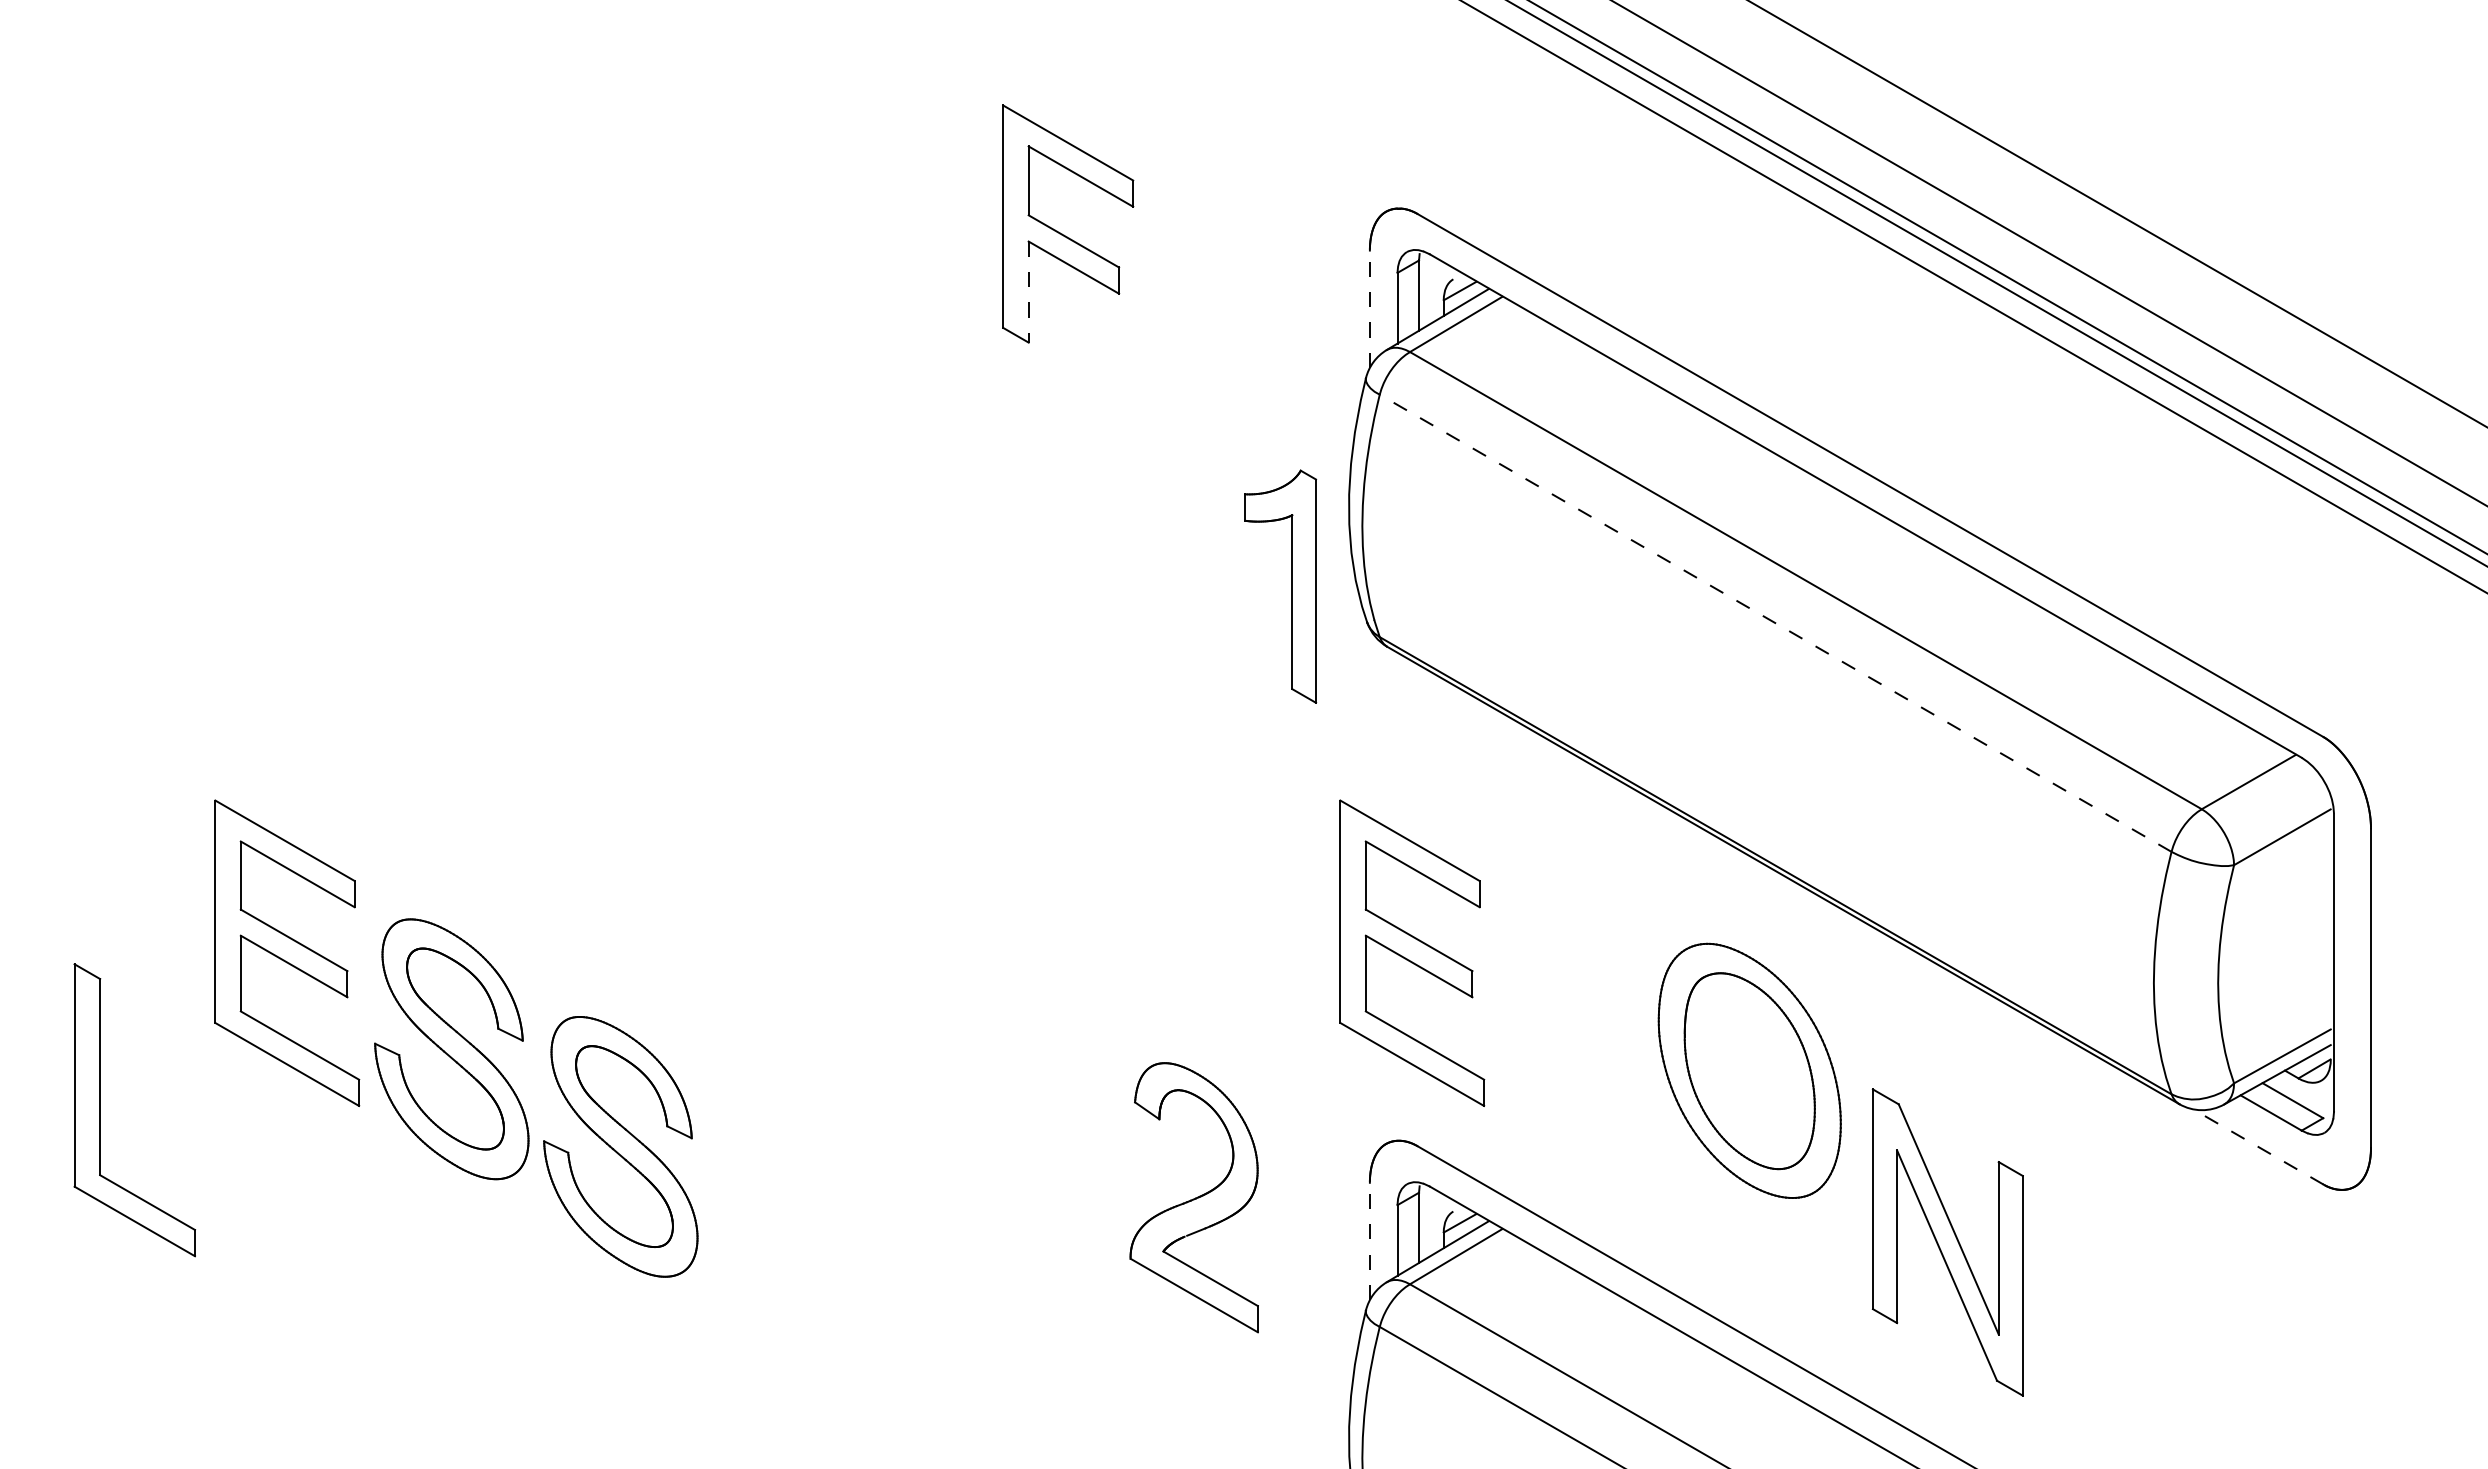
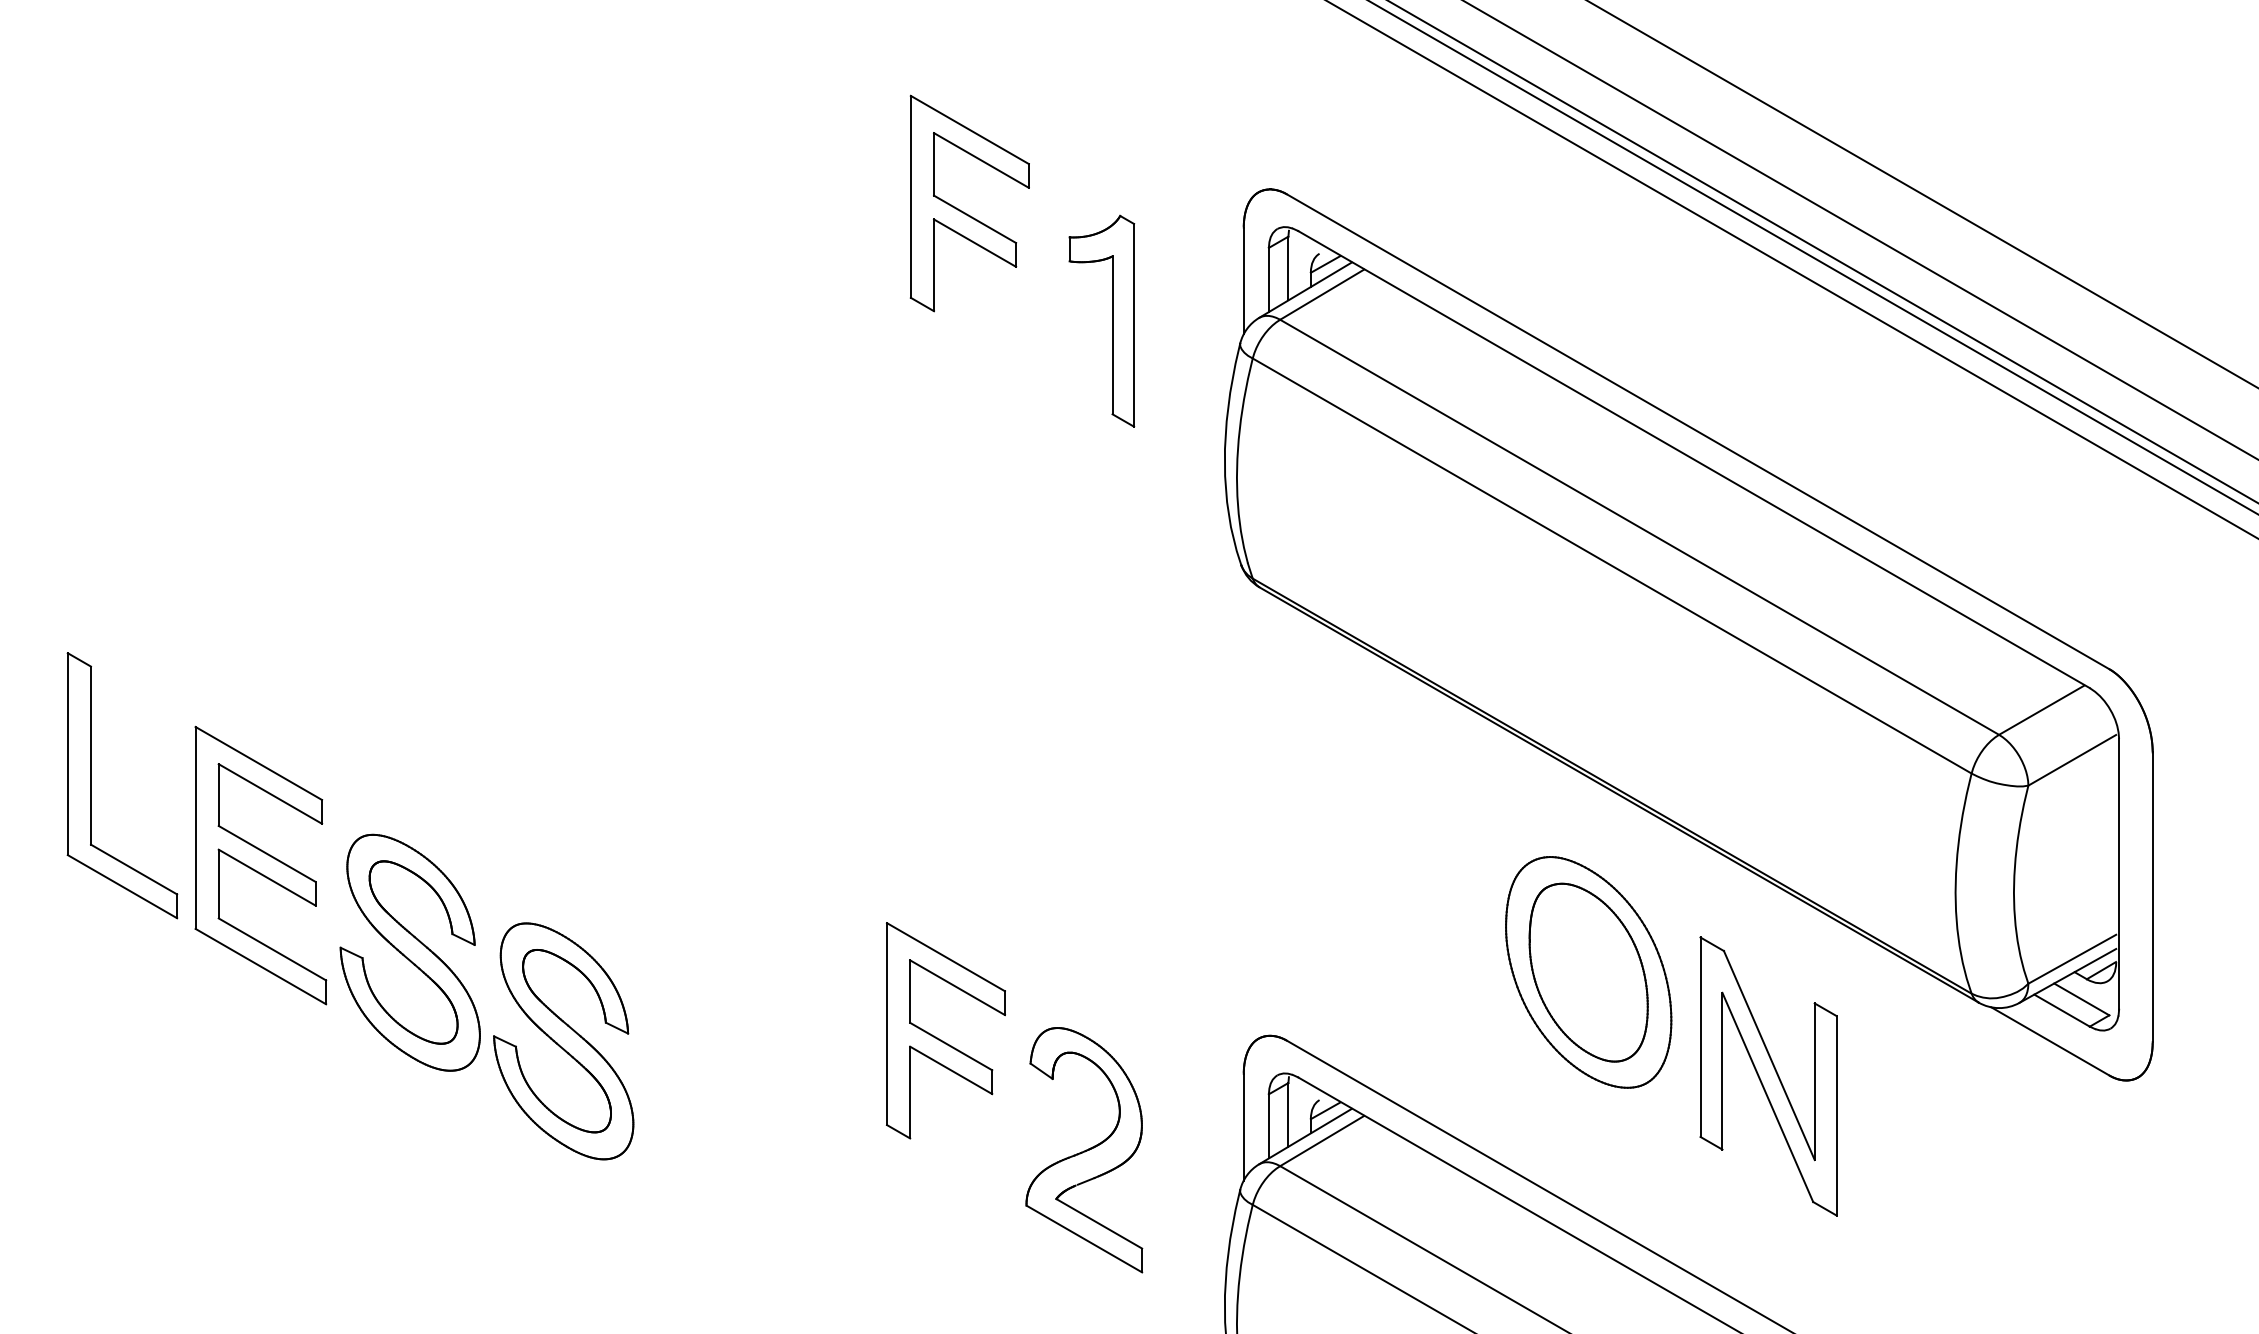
line: (1028, 292) -> (933, 265), dashed -> solid
line: (1369, 309) -> (1243, 281), dashed -> solid
part: (1291, 586) -> (1111, 321), moved
line: (1775, 623) -> (1612, 566), dashed -> solid
part: (1412, 952) -> (1282, 864), removed
part: (100, 1110) -> (91, 785), moved
part: (1034, 1143) -> (939, 1038), added
line: (2257, 1146) -> (2049, 1041), dashed -> solid
part: (1193, 1197) -> (1083, 1150), moved
line: (1369, 1241) -> (1243, 1127), dashed -> solid
part: (1947, 1242) -> (1768, 1076), moved

